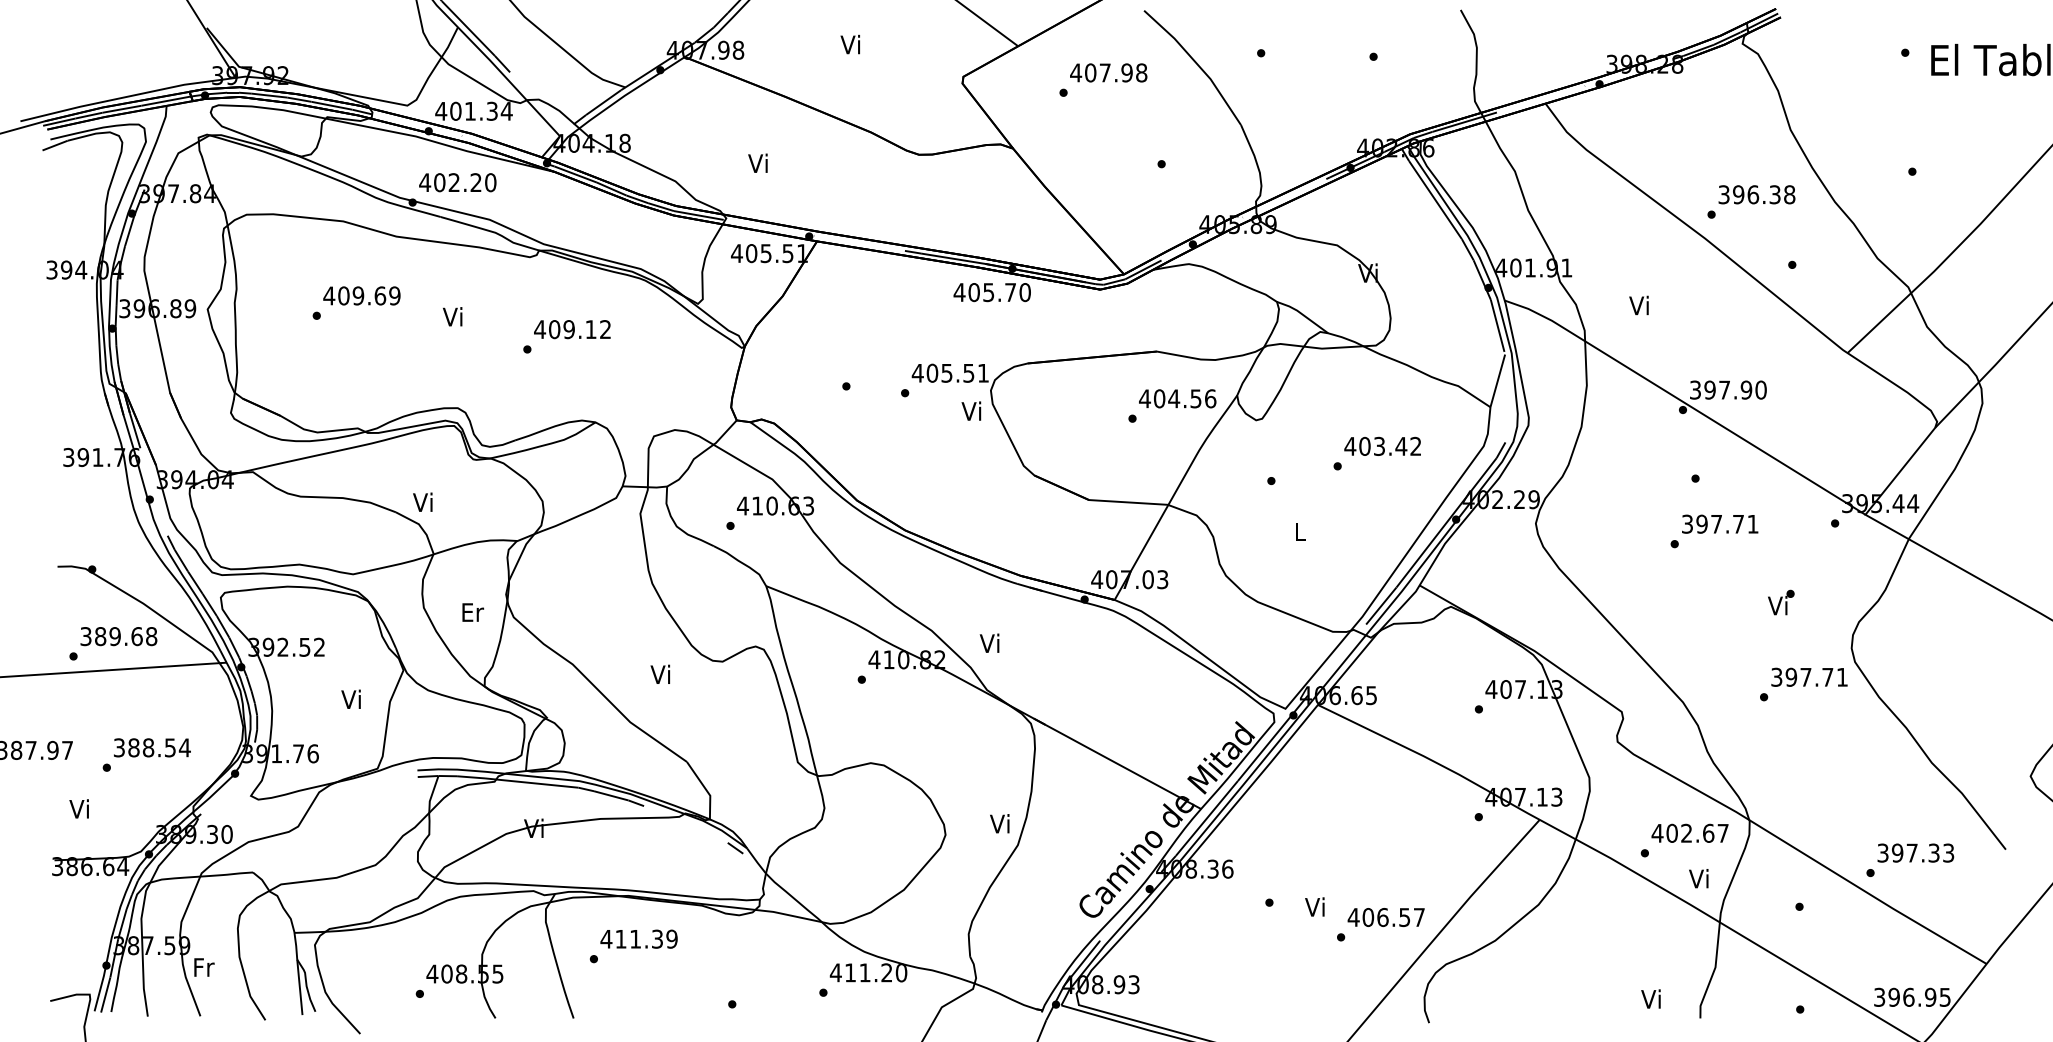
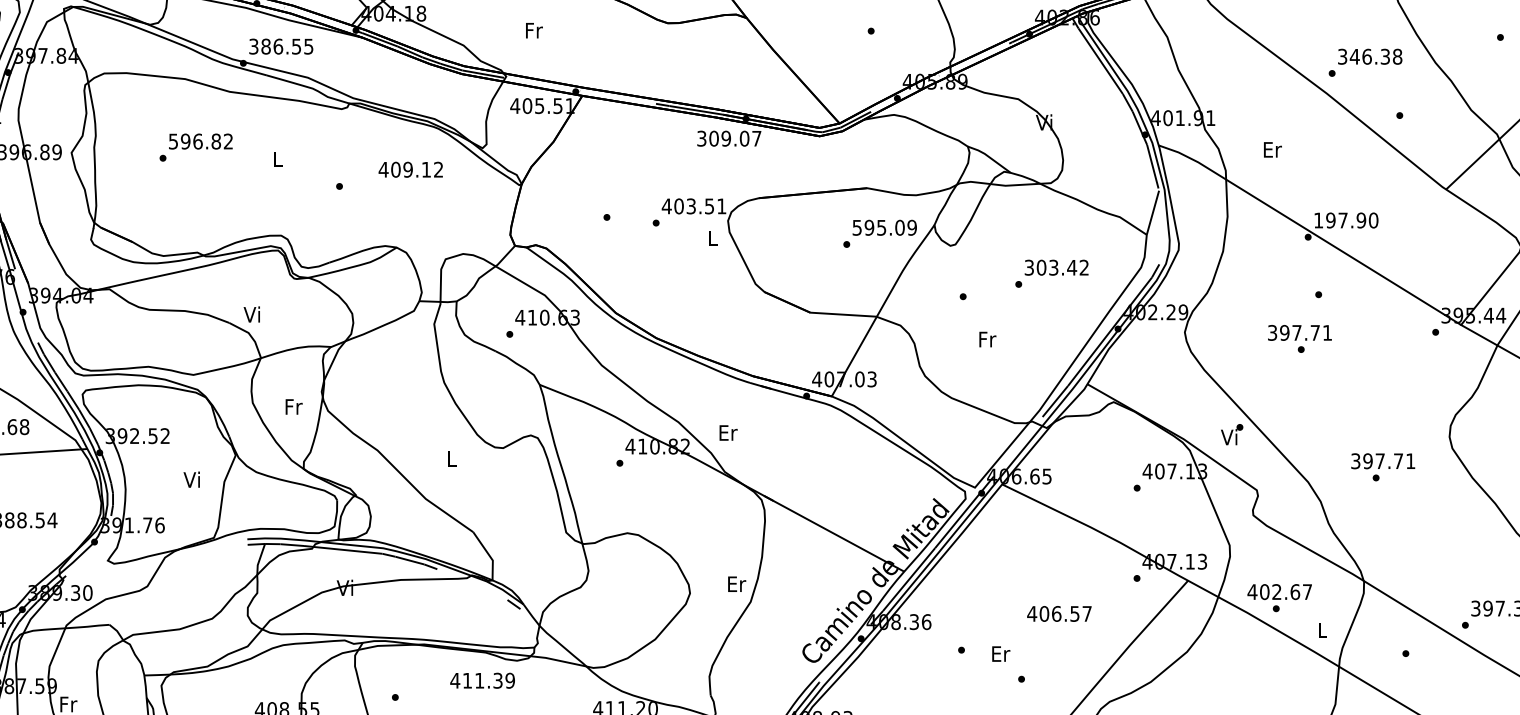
text: (759, 162) -> (534, 29), Vi -> Fr
text: (457, 182) -> (280, 46), 402.20 -> 386.55
text: (1738, 194) -> (1354, 56), 396.38 -> 346.38
text: (991, 292) -> (728, 138), 405.70 -> 309.07
text: (361, 295) -> (200, 141), 409.69 -> 596.82
text: (1640, 305) -> (1272, 149), Vi -> Er
text: (452, 316) -> (276, 158), Vi -> L
text: (572, 329) -> (410, 169), moved
text: (947, 372) -> (691, 205), 405.51 -> 403.51
text: (1695, 389) -> (1318, 220), 397.90 -> 197.90
text: (1177, 398) -> (884, 227), 404.56 -> 595.09
text: (971, 410) -> (711, 237), Vi -> L
text: (1350, 445) -> (1029, 266), 403.42 -> 303.42
text: (1720, 523) -> (1300, 332), moved
text: (1300, 531) -> (987, 339), L -> Fr
text: (1781, 602) -> (1232, 434), moved
text: (473, 612) -> (294, 406), Er -> Fr
text: (990, 642) -> (727, 432), Vi -> Er
text: (660, 673) -> (451, 458), Vi -> L
text: (1809, 676) -> (1383, 460), moved
text: (1001, 823) -> (736, 583), Vi -> Er
text: (1689, 832) -> (1279, 591), moved
text: (1698, 878) -> (1321, 629), Vi -> L
text: (1316, 906) -> (1000, 653), Vi -> Er
text: (1385, 917) -> (1058, 613), moved
text: (638, 938) -> (482, 680), moved

